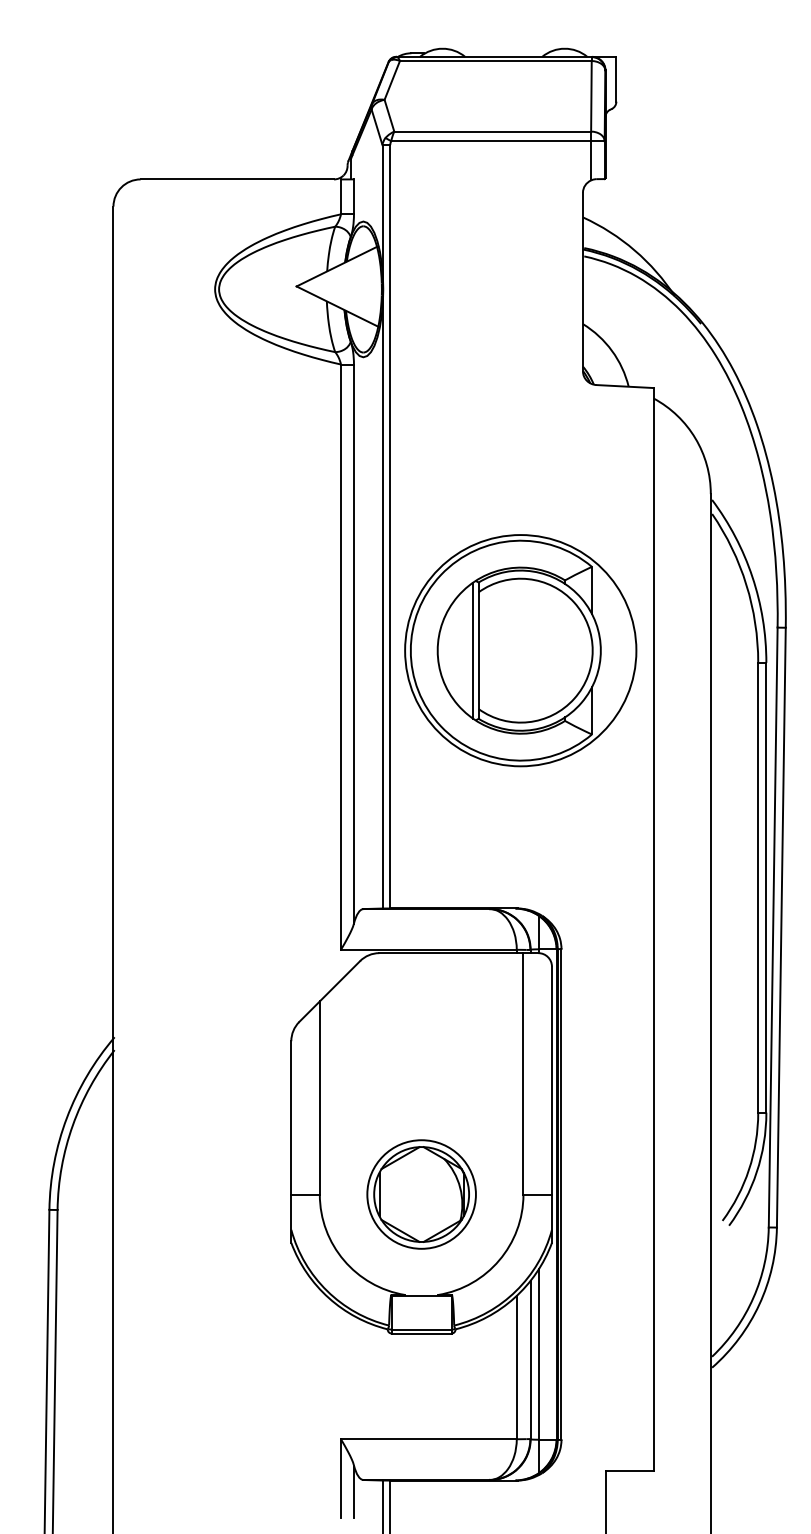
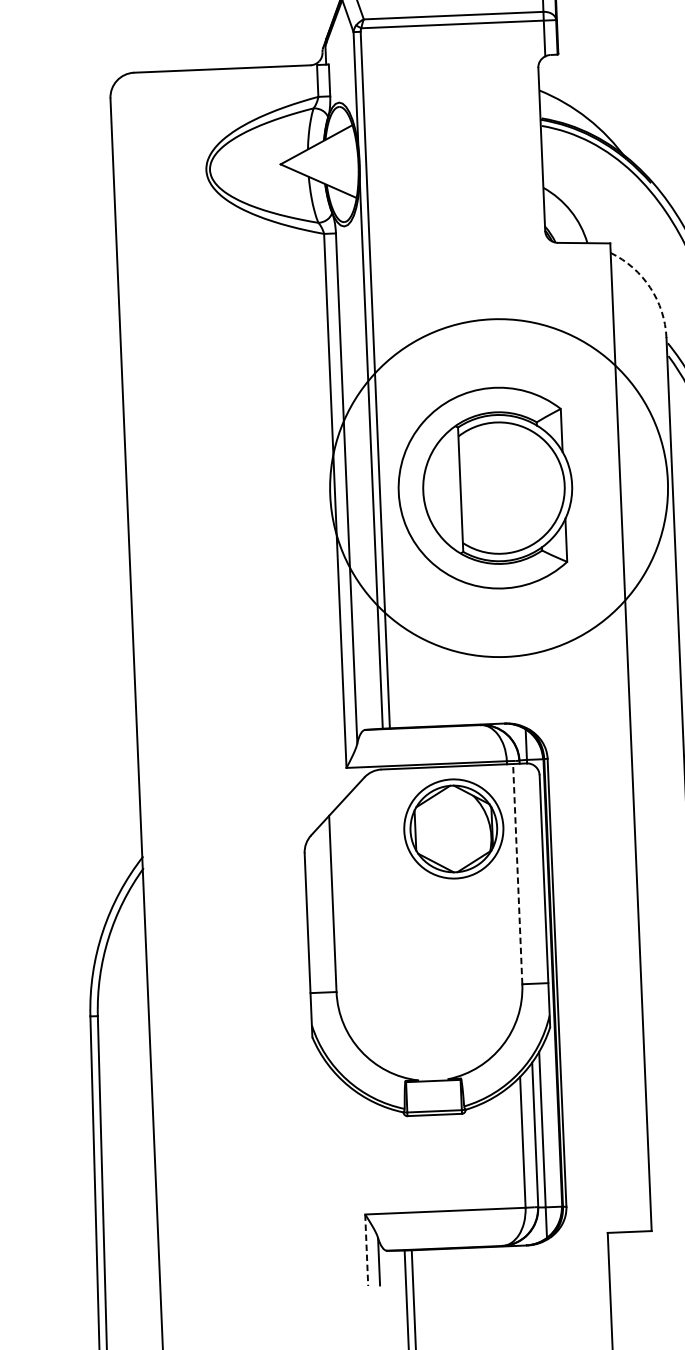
arc: (695, 438) -> (650, 287), solid -> dashed
line: (473, 650) -> (455, 489), removed
circle: (520, 650) -> (498, 487), size x1.6
line: (523, 1073) -> (517, 873), solid -> dashed
part: (421, 1194) -> (453, 828), moved
line: (341, 1478) -> (367, 1250), solid -> dashed

